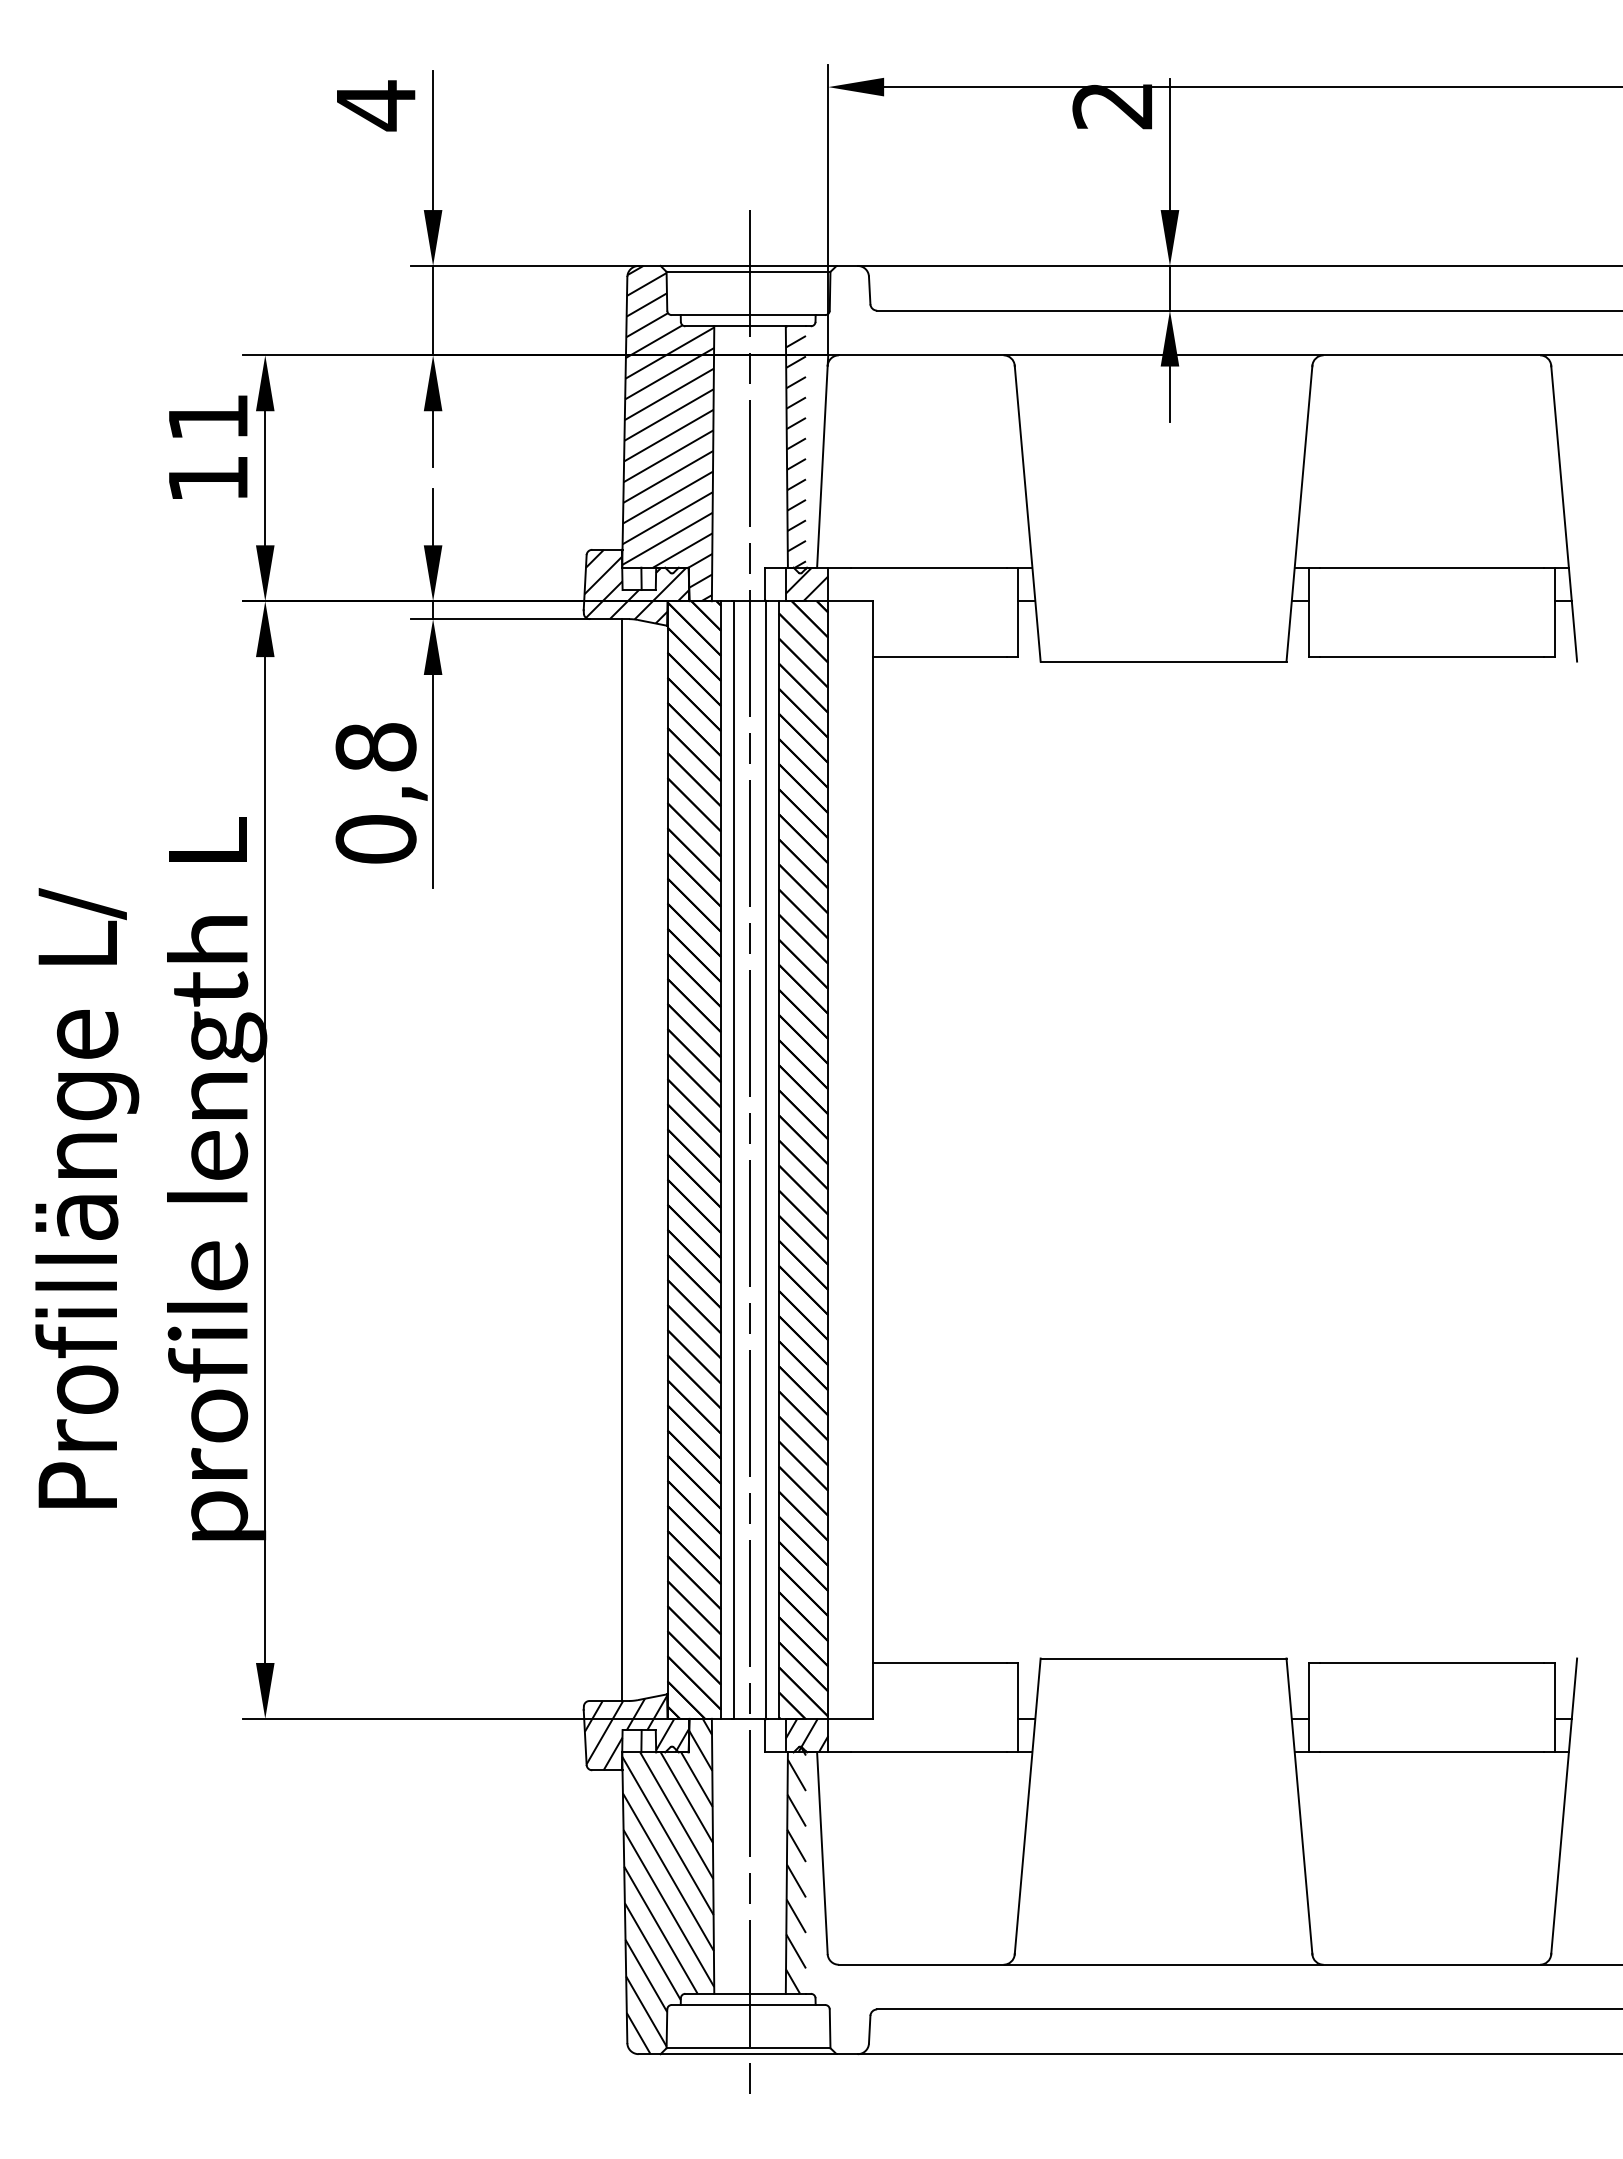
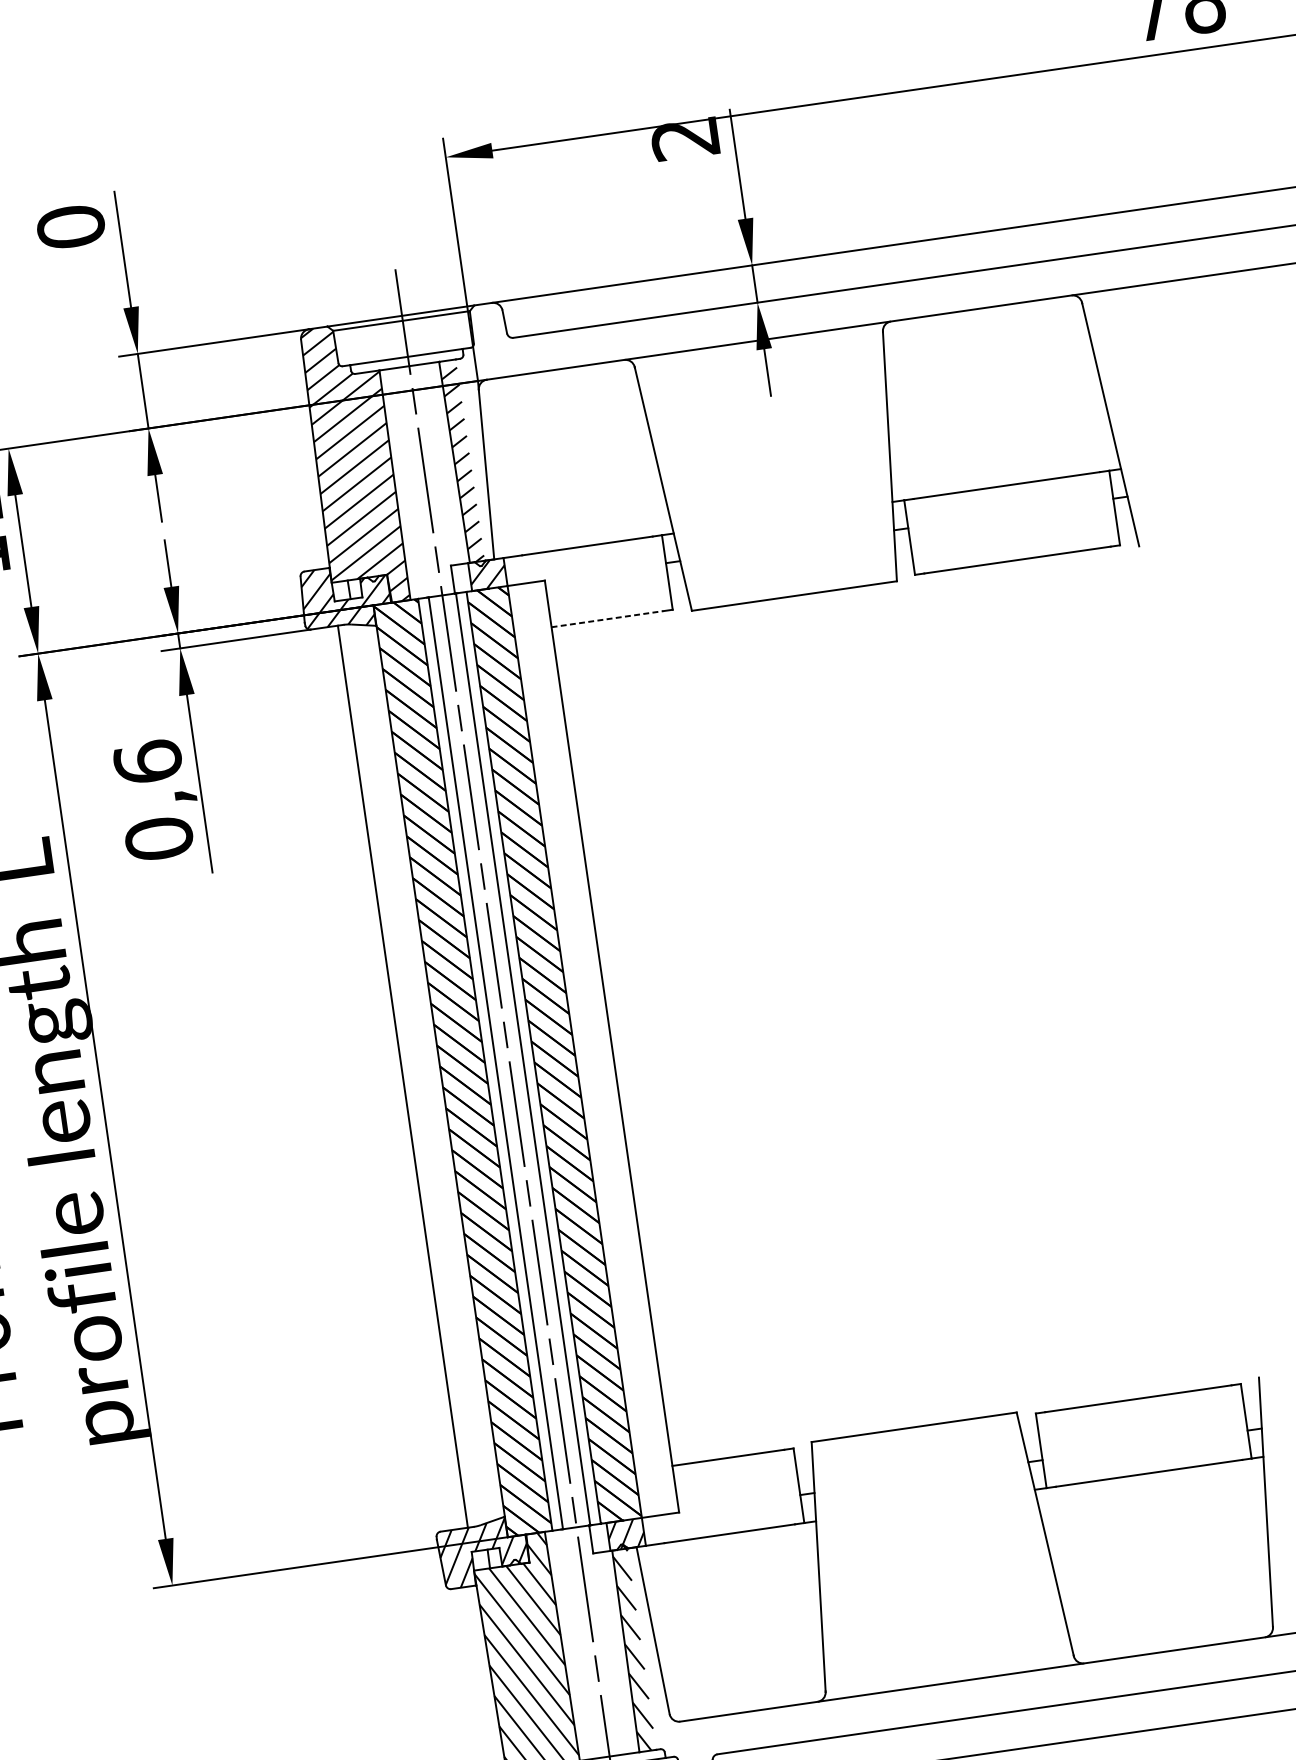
text: (375, 105) -> (70, 227), 4 -> 0
line: (940, 657) -> (607, 619), solid -> dashed
text: (375, 746) -> (147, 761), 0,8 -> 0,6

